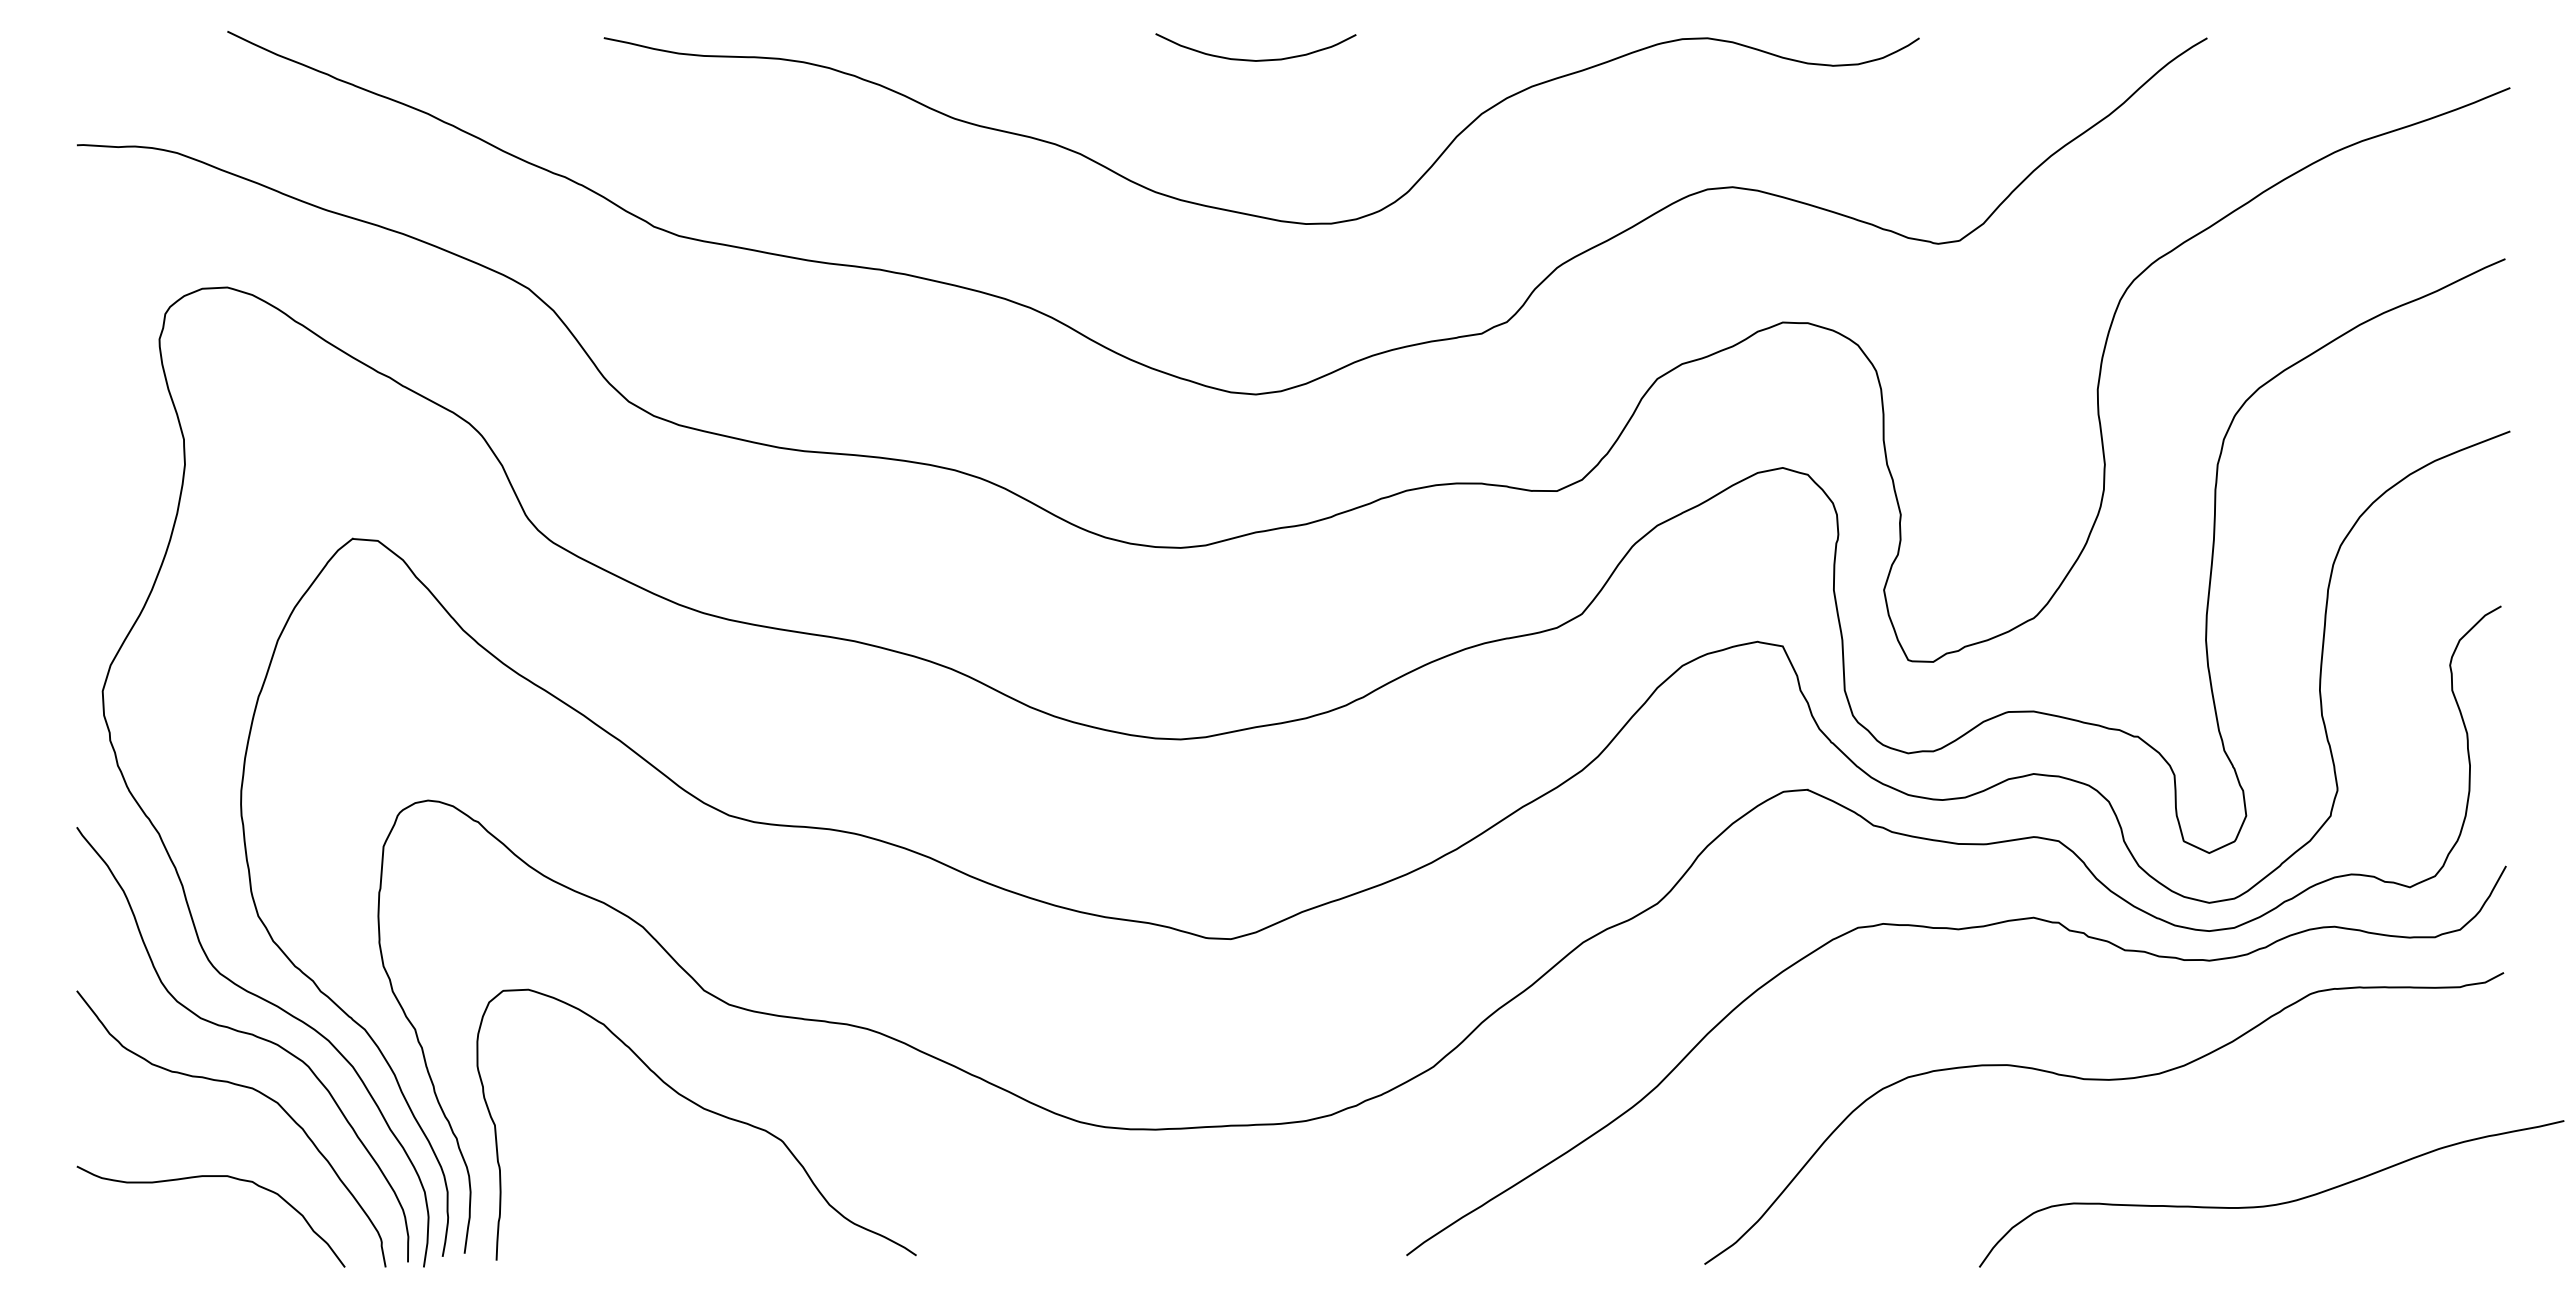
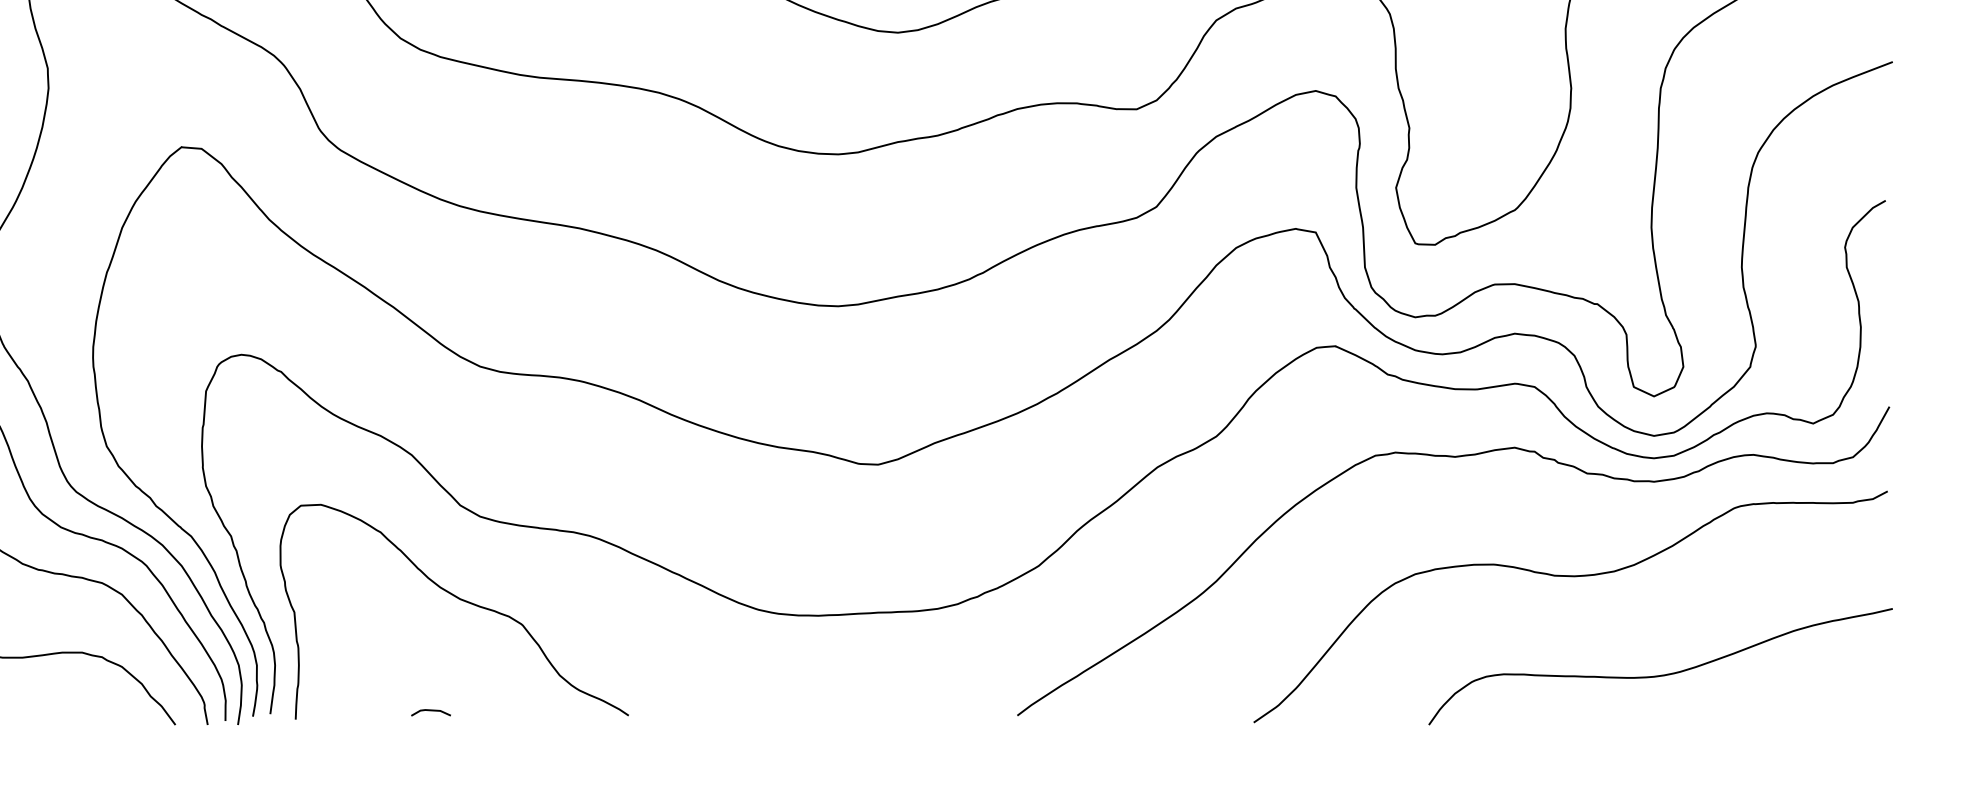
curve: (2271, 1204) -> (1660, 675), moved
line: (667, 1249) -> (431, 710), added

